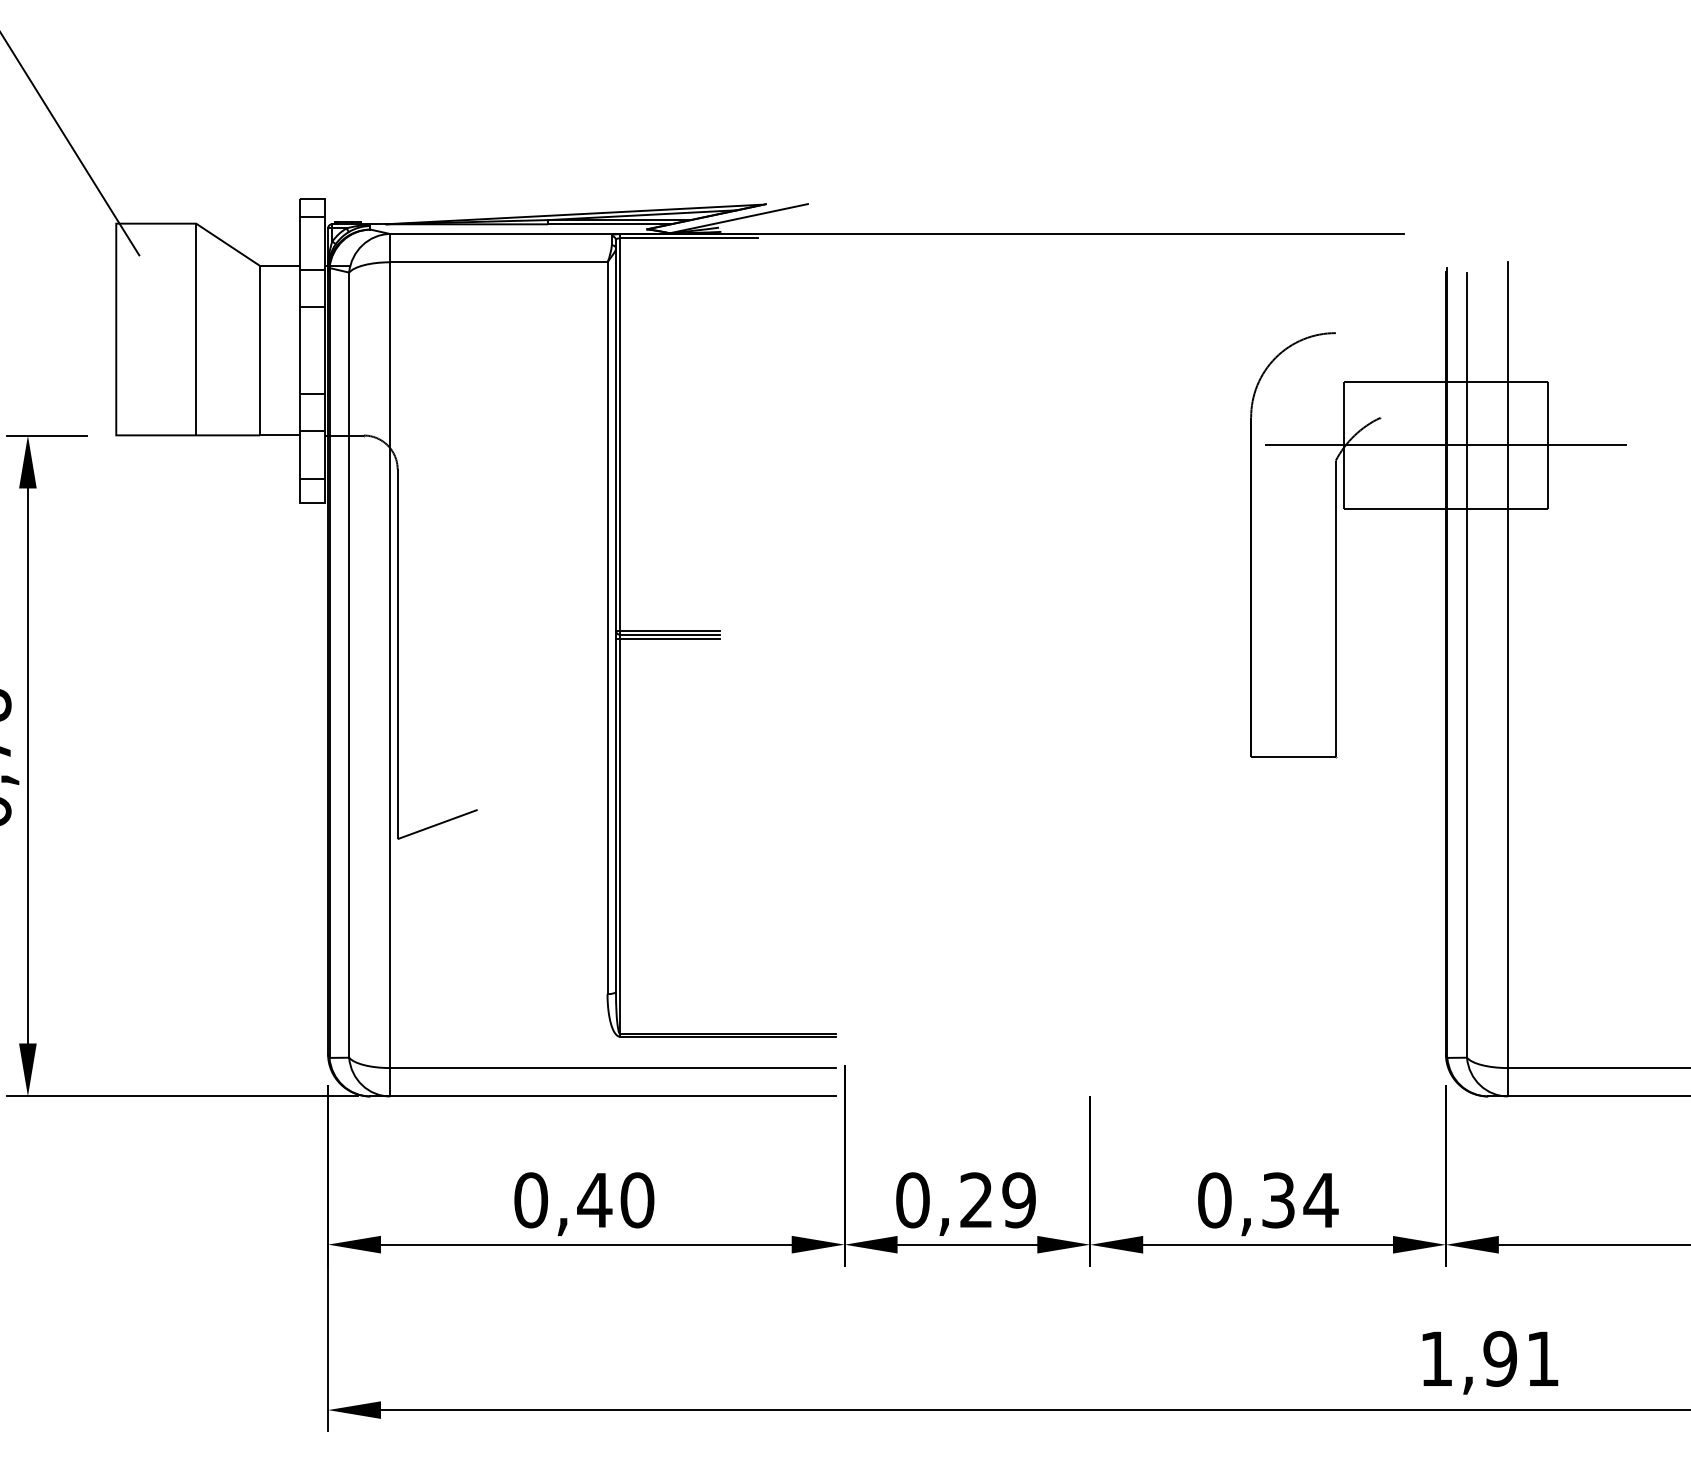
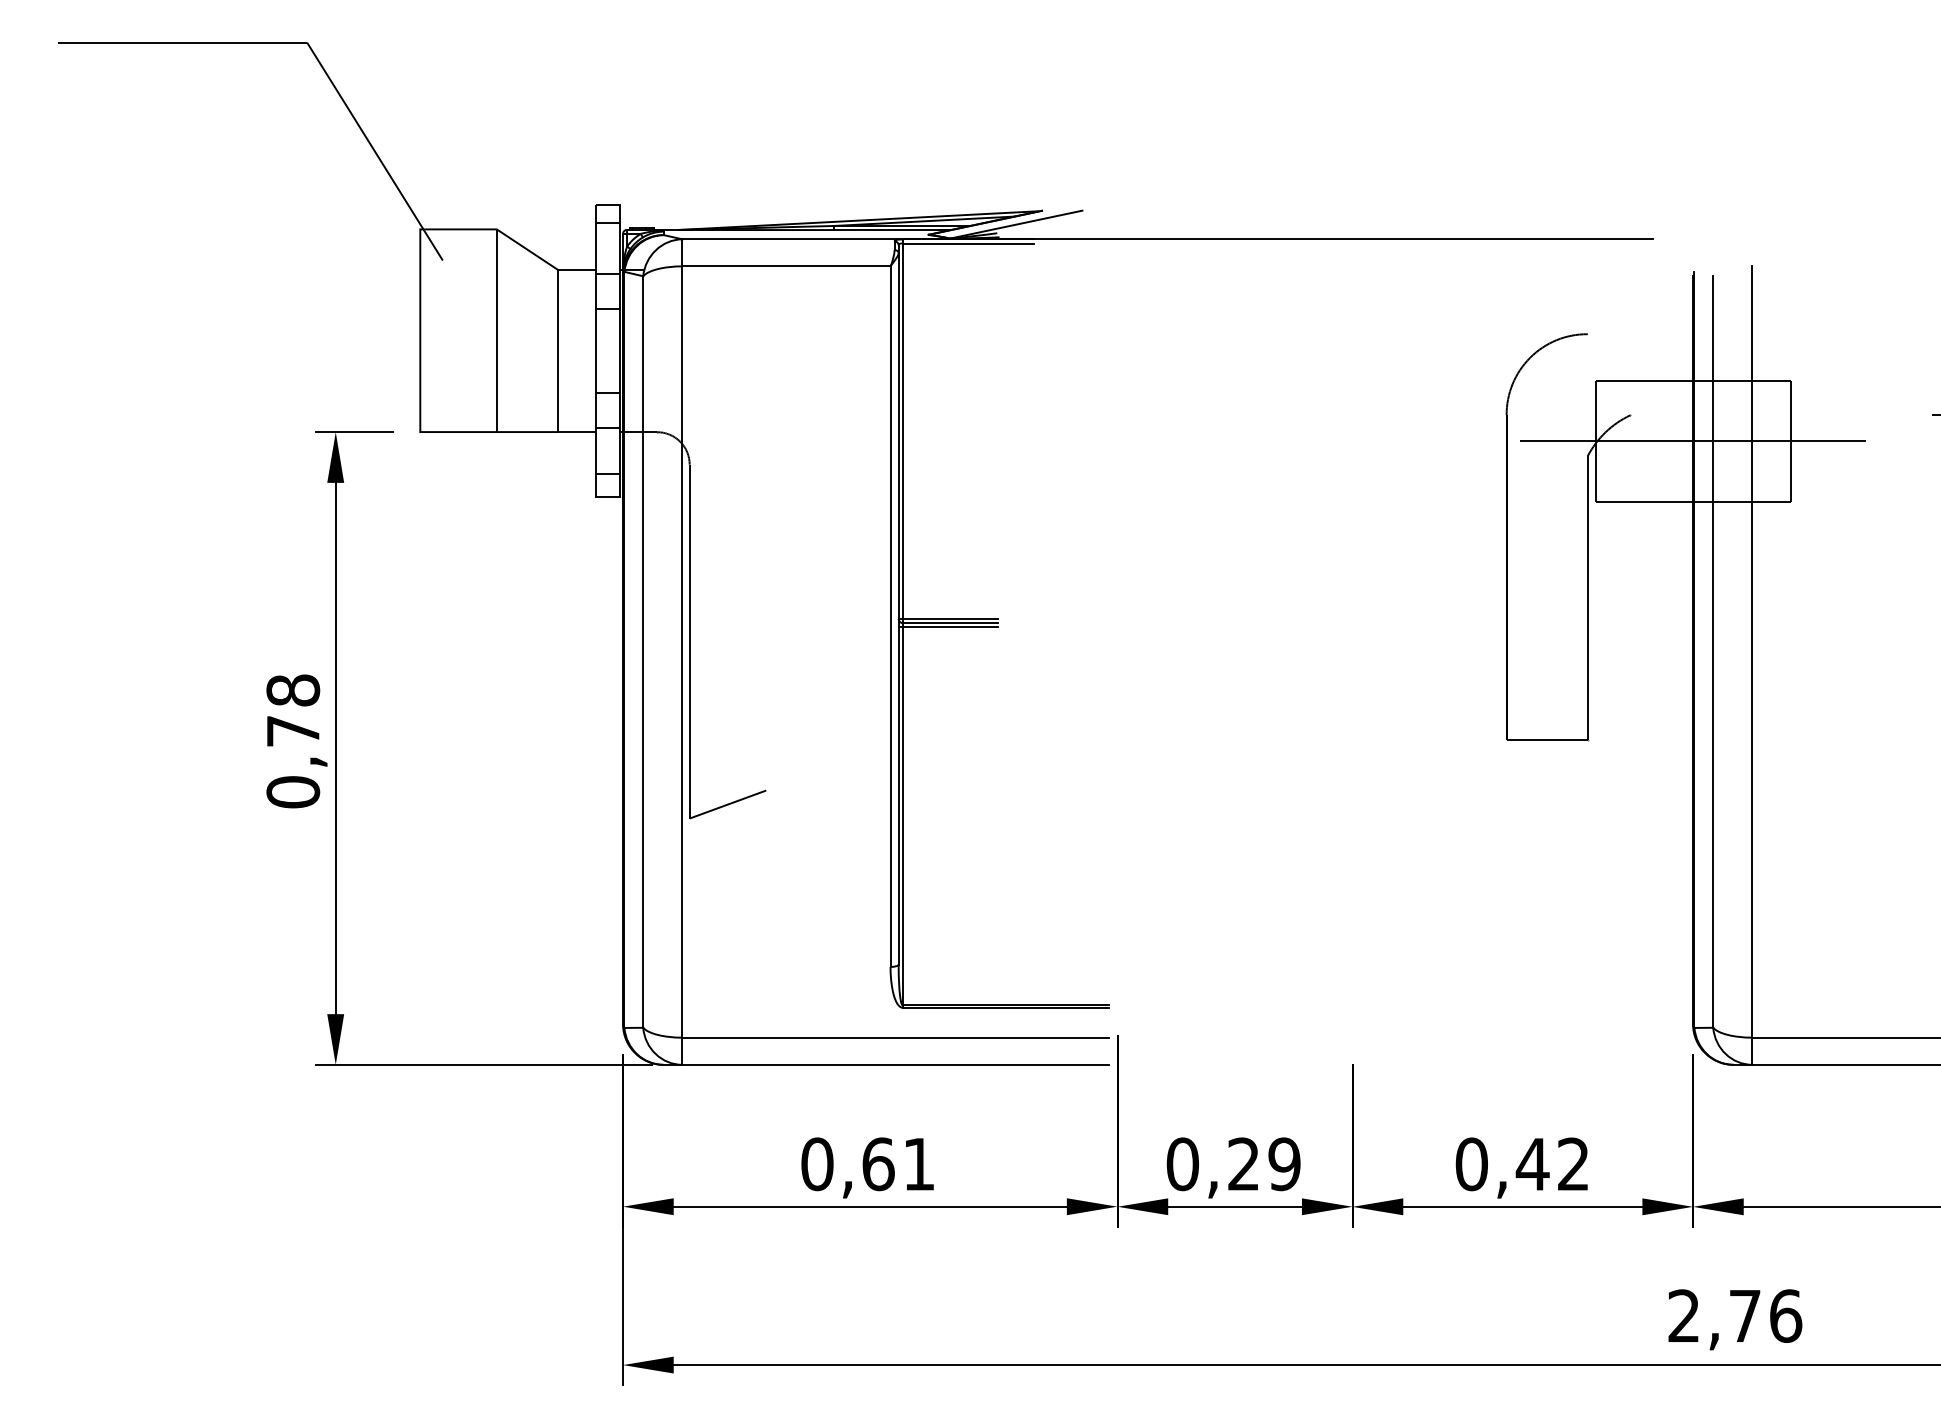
text: (615, 1200) -> (898, 1164), 0,40 -> 0,61
text: (1299, 1200) -> (1552, 1164), 0,34 -> 0,42
text: (1490, 1358) -> (1735, 1315), 1,91 -> 2,76

